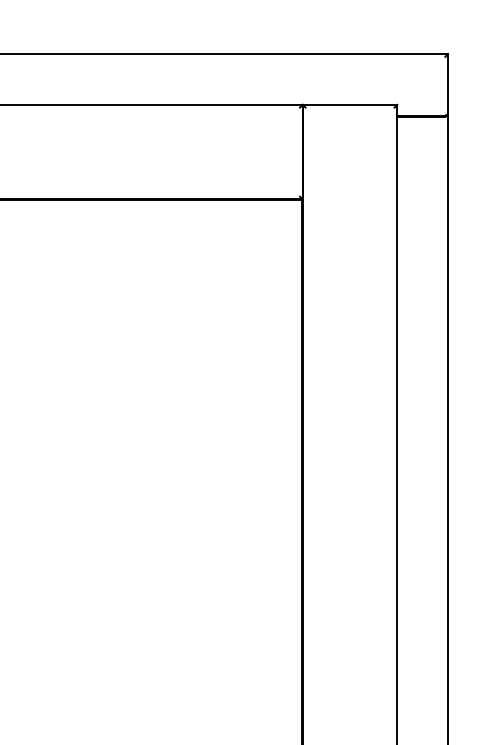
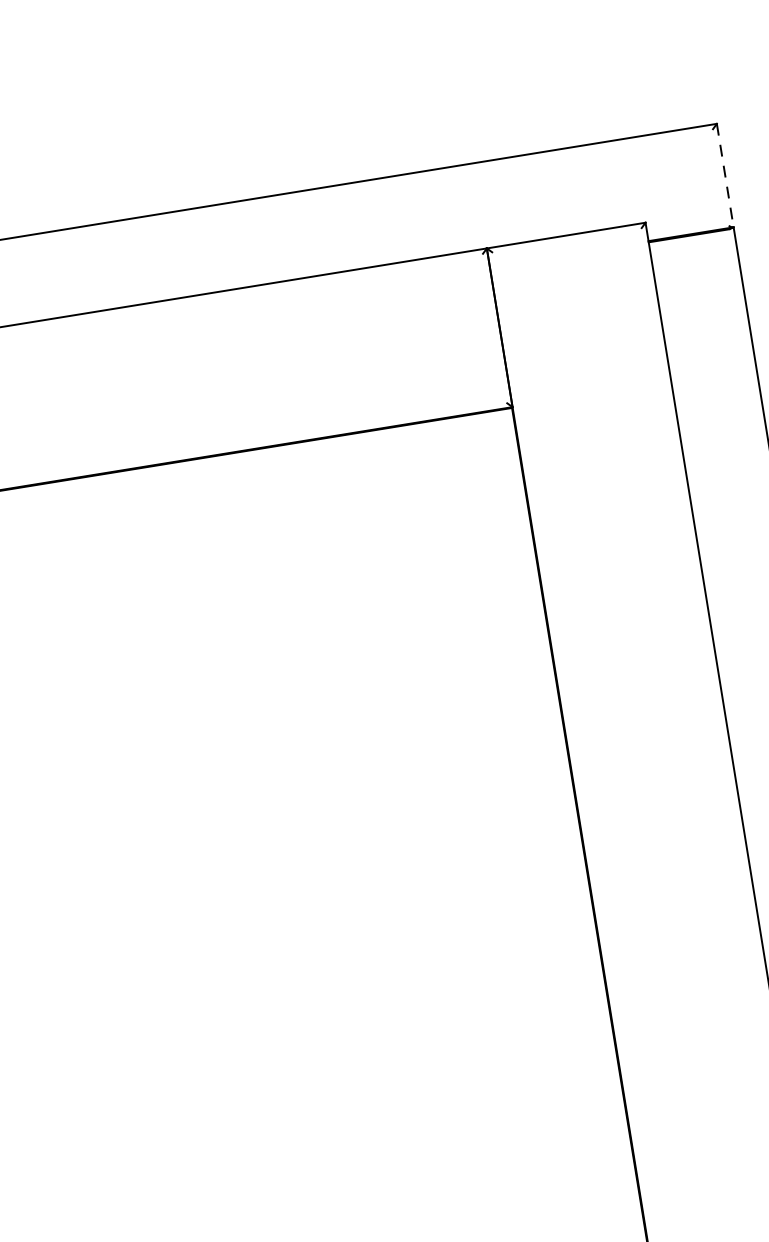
line: (448, 85) -> (726, 176), solid -> dashed

